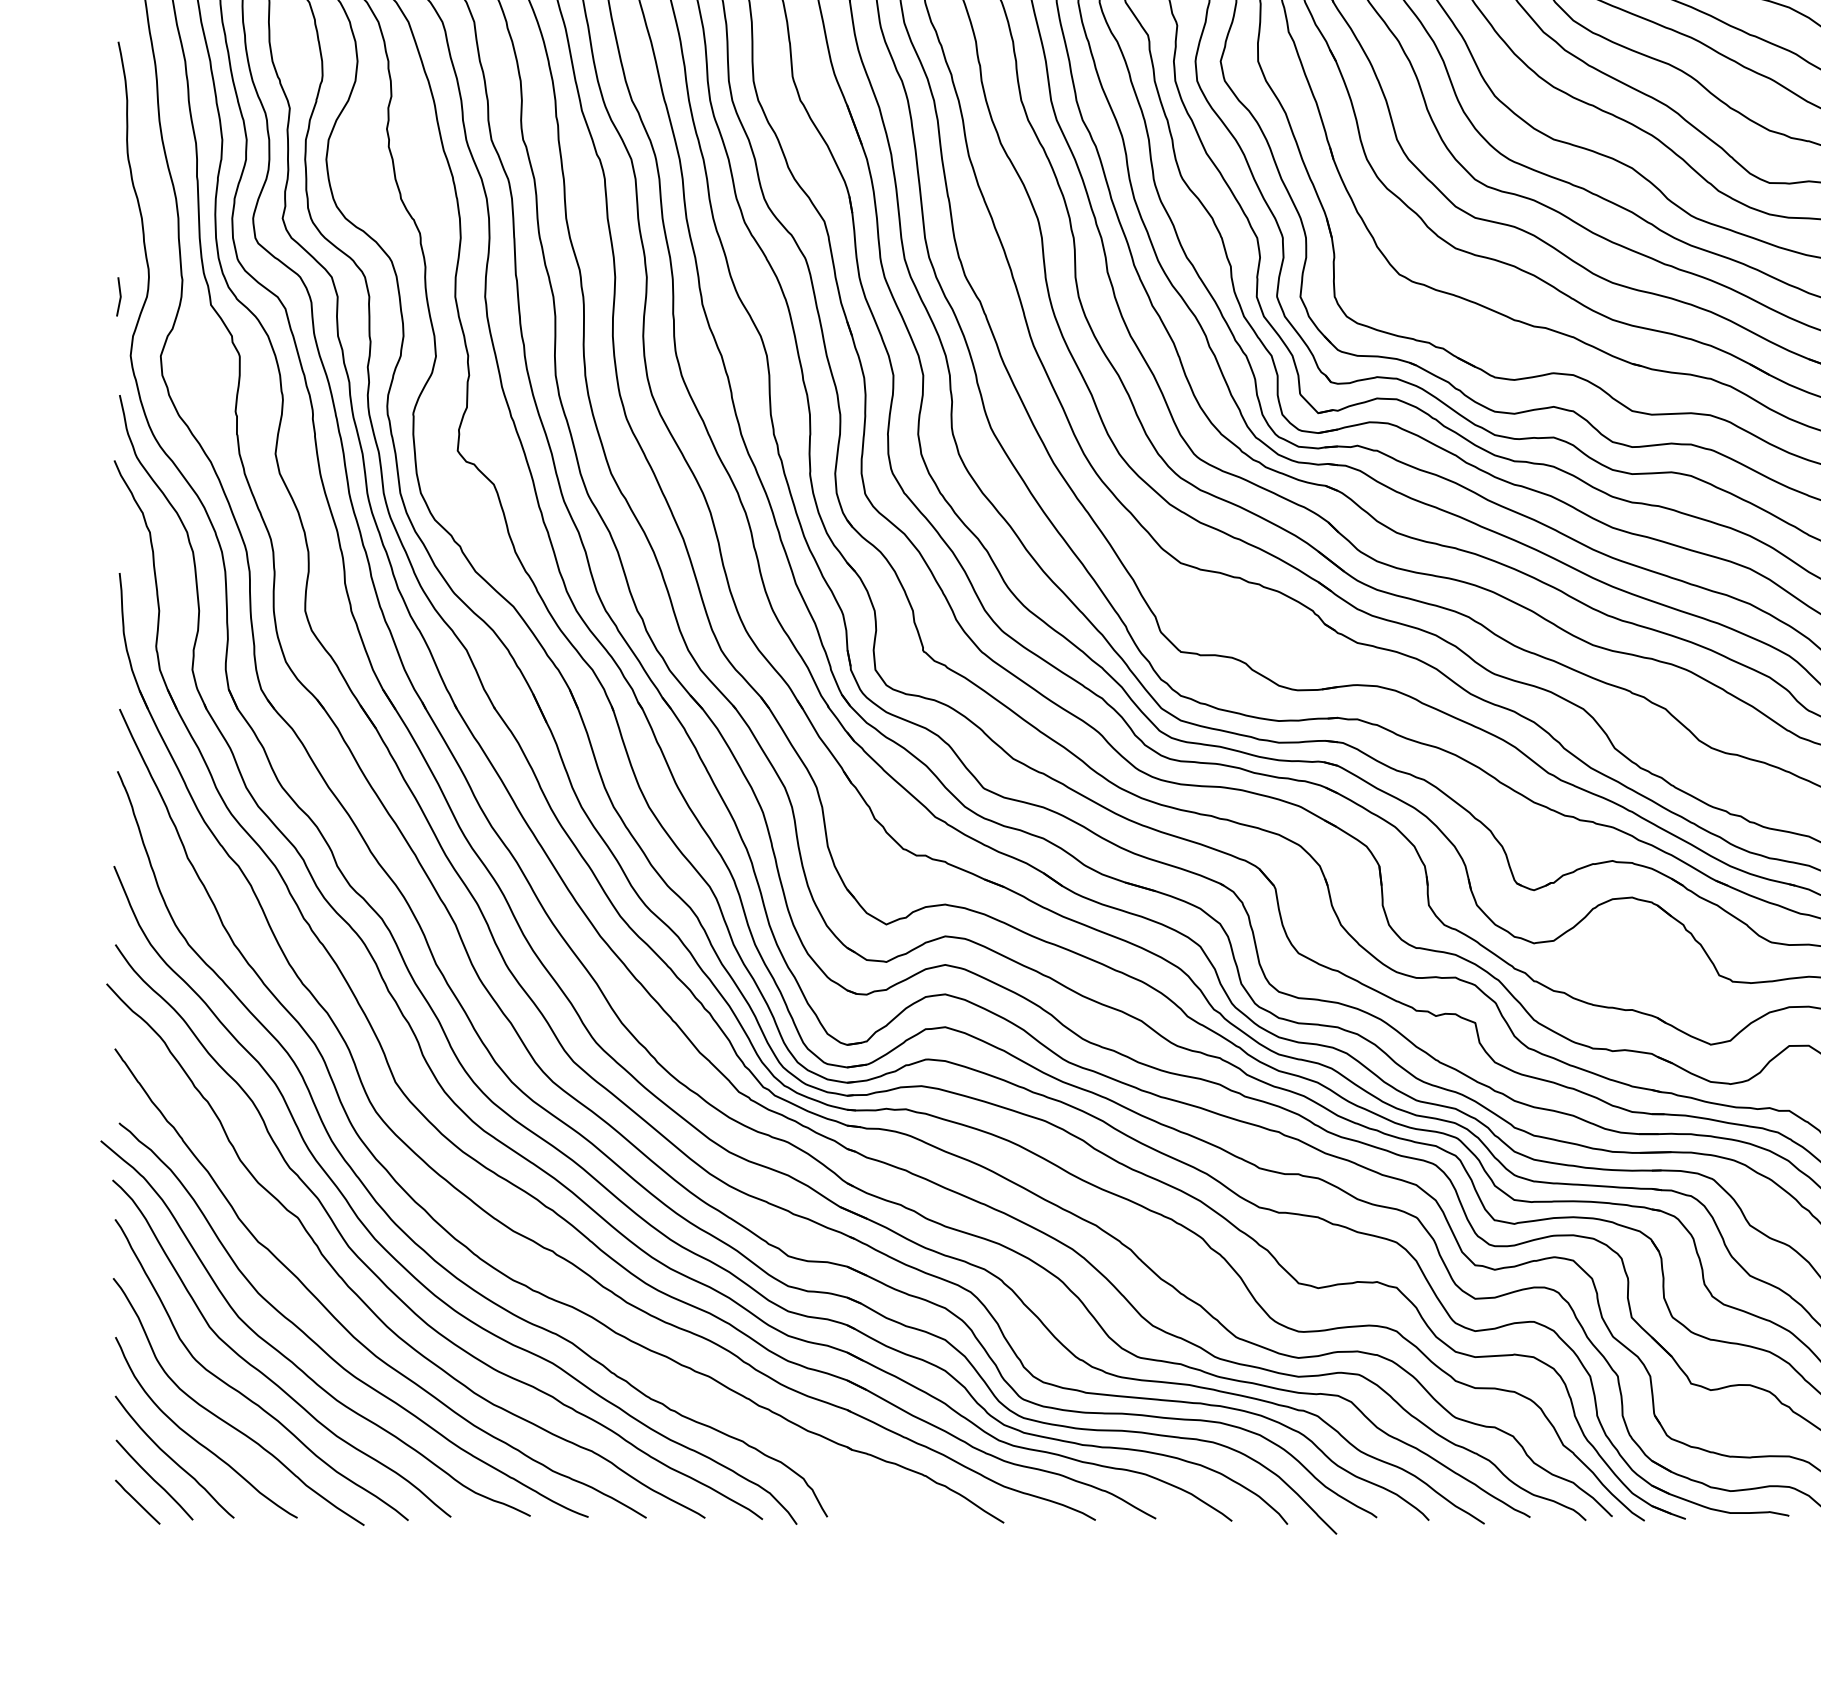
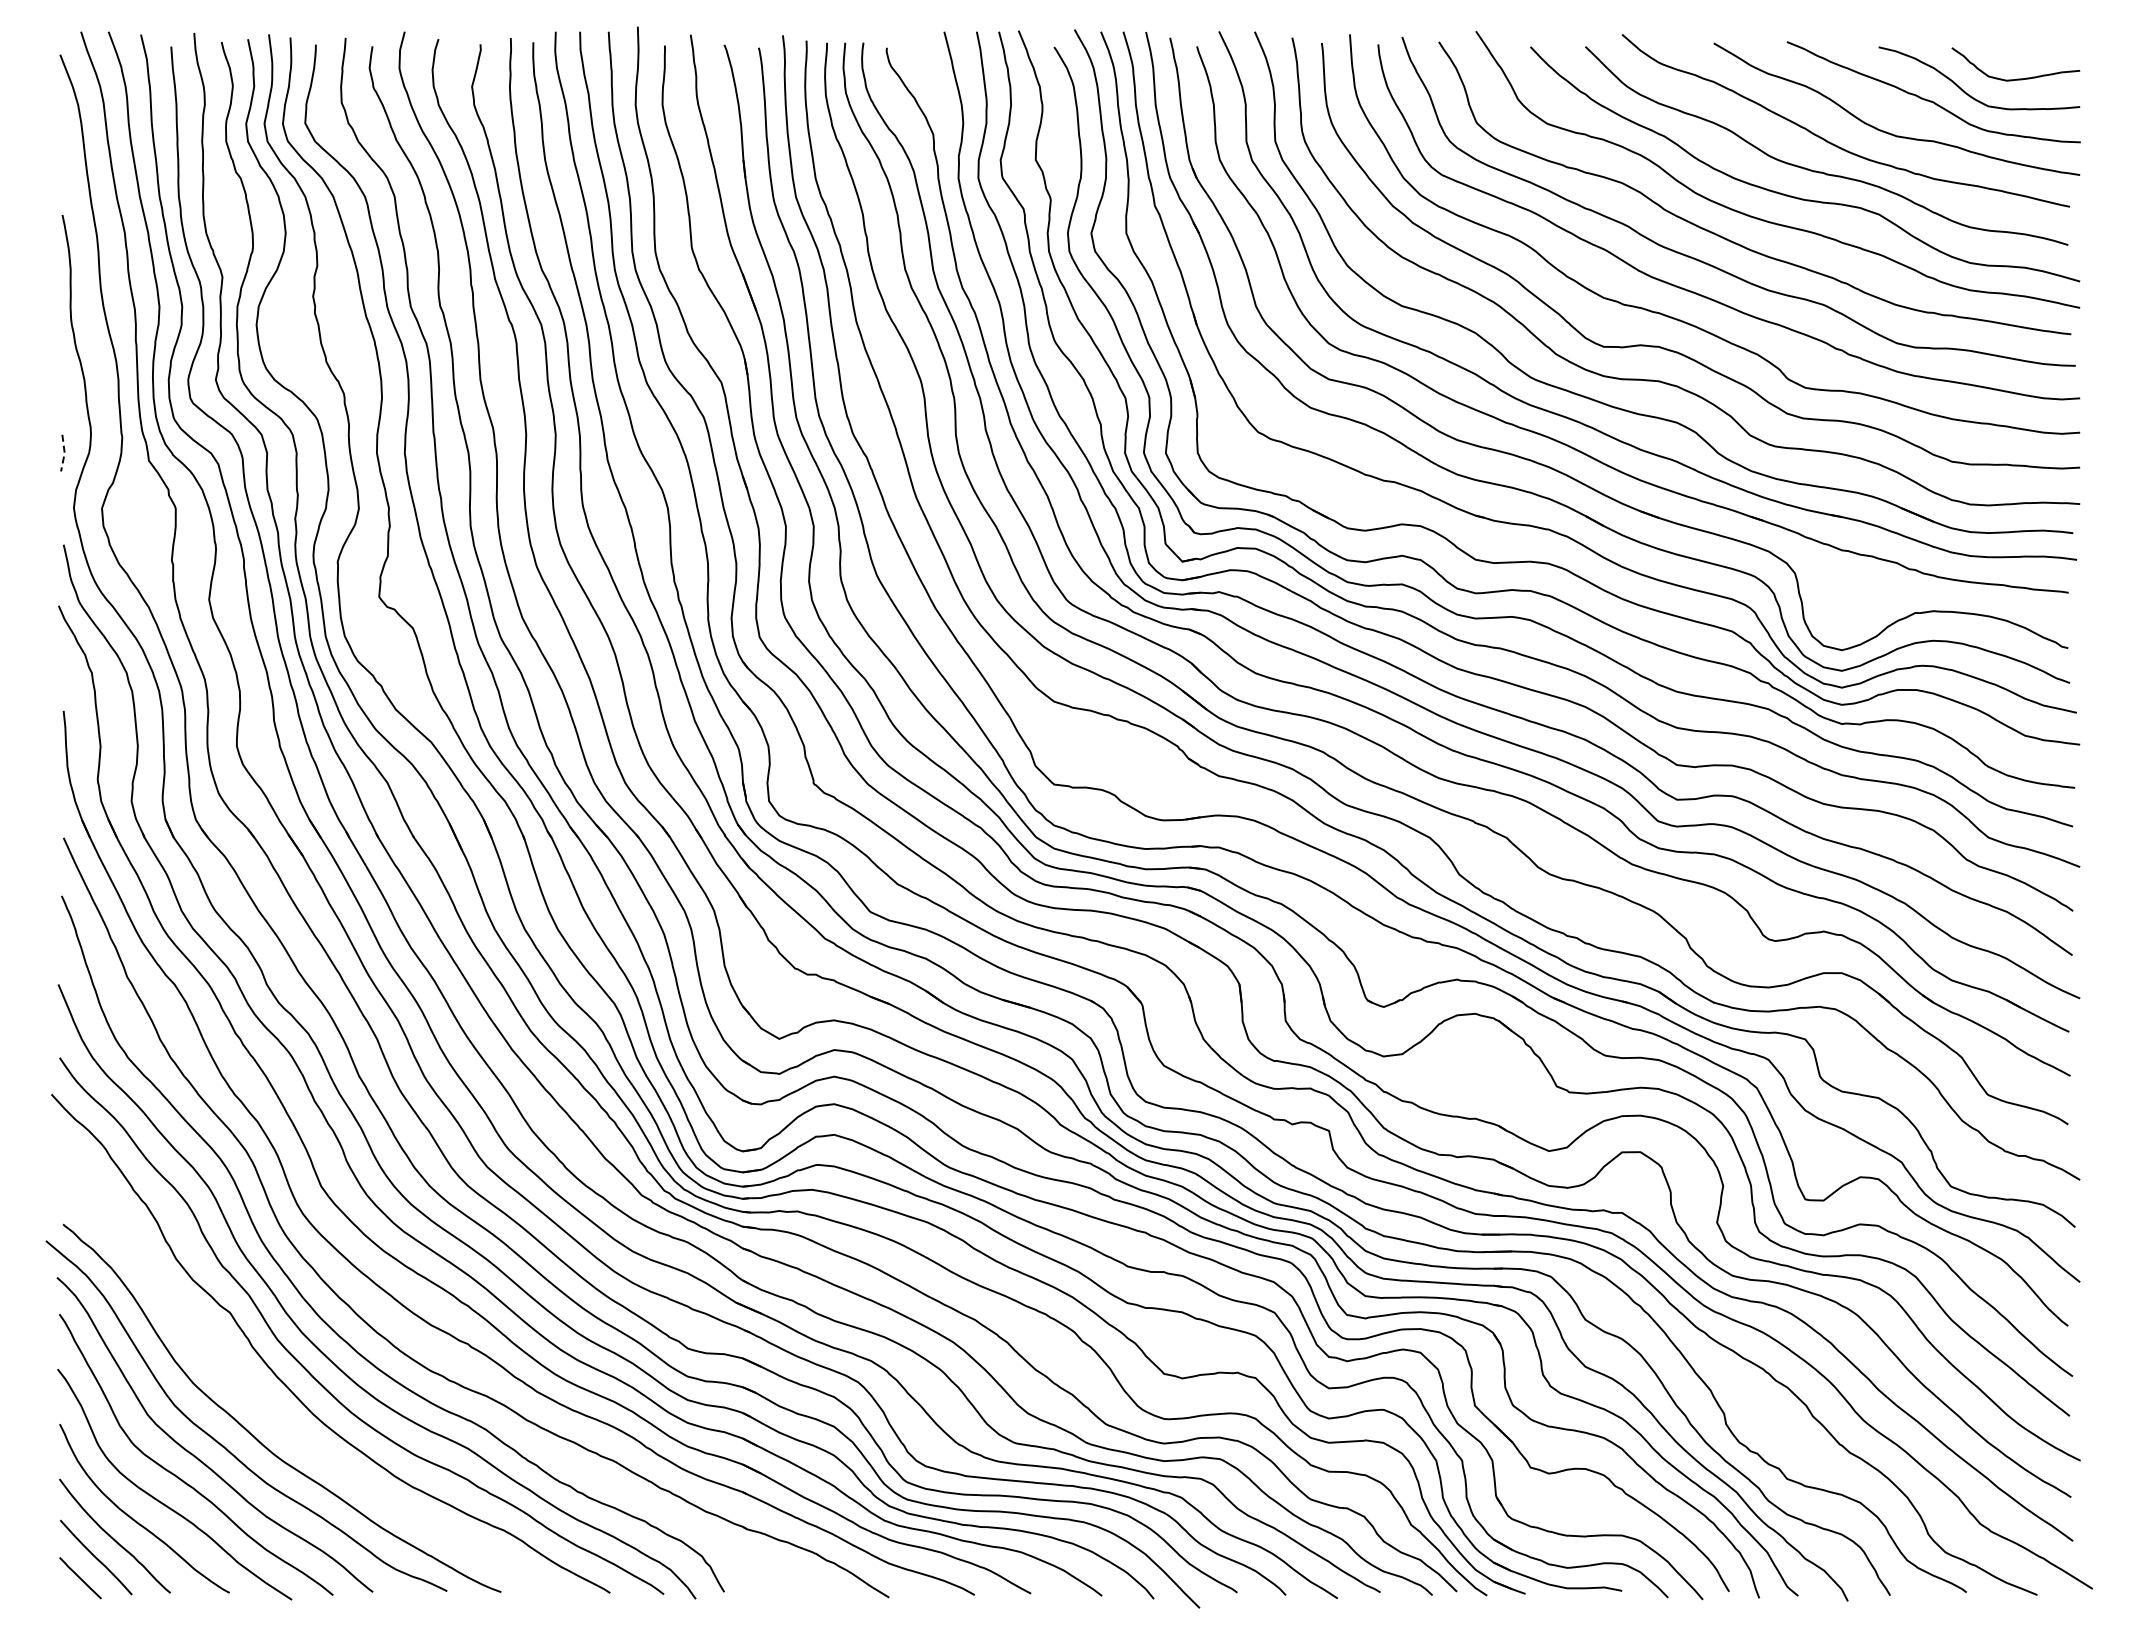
line: (120, 297) -> (64, 453), solid -> dashed
curve: (340, 1321) -> (269, 1409), removed

